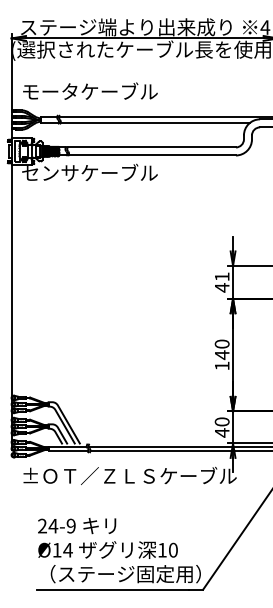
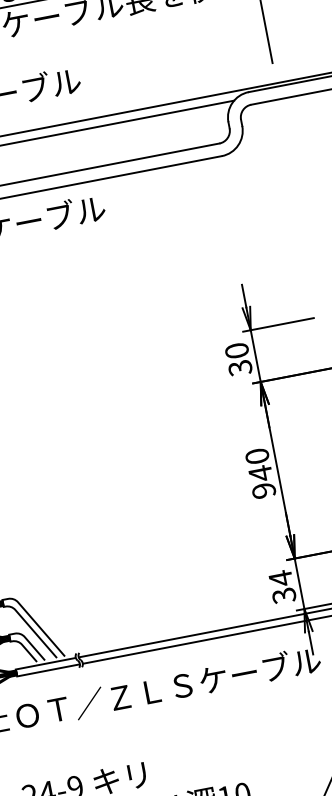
text: (221, 282) -> (237, 359), 41 -> 30
text: (221, 365) -> (262, 490), 140 -> 940
text: (221, 427) -> (281, 587), 40 -> 34

